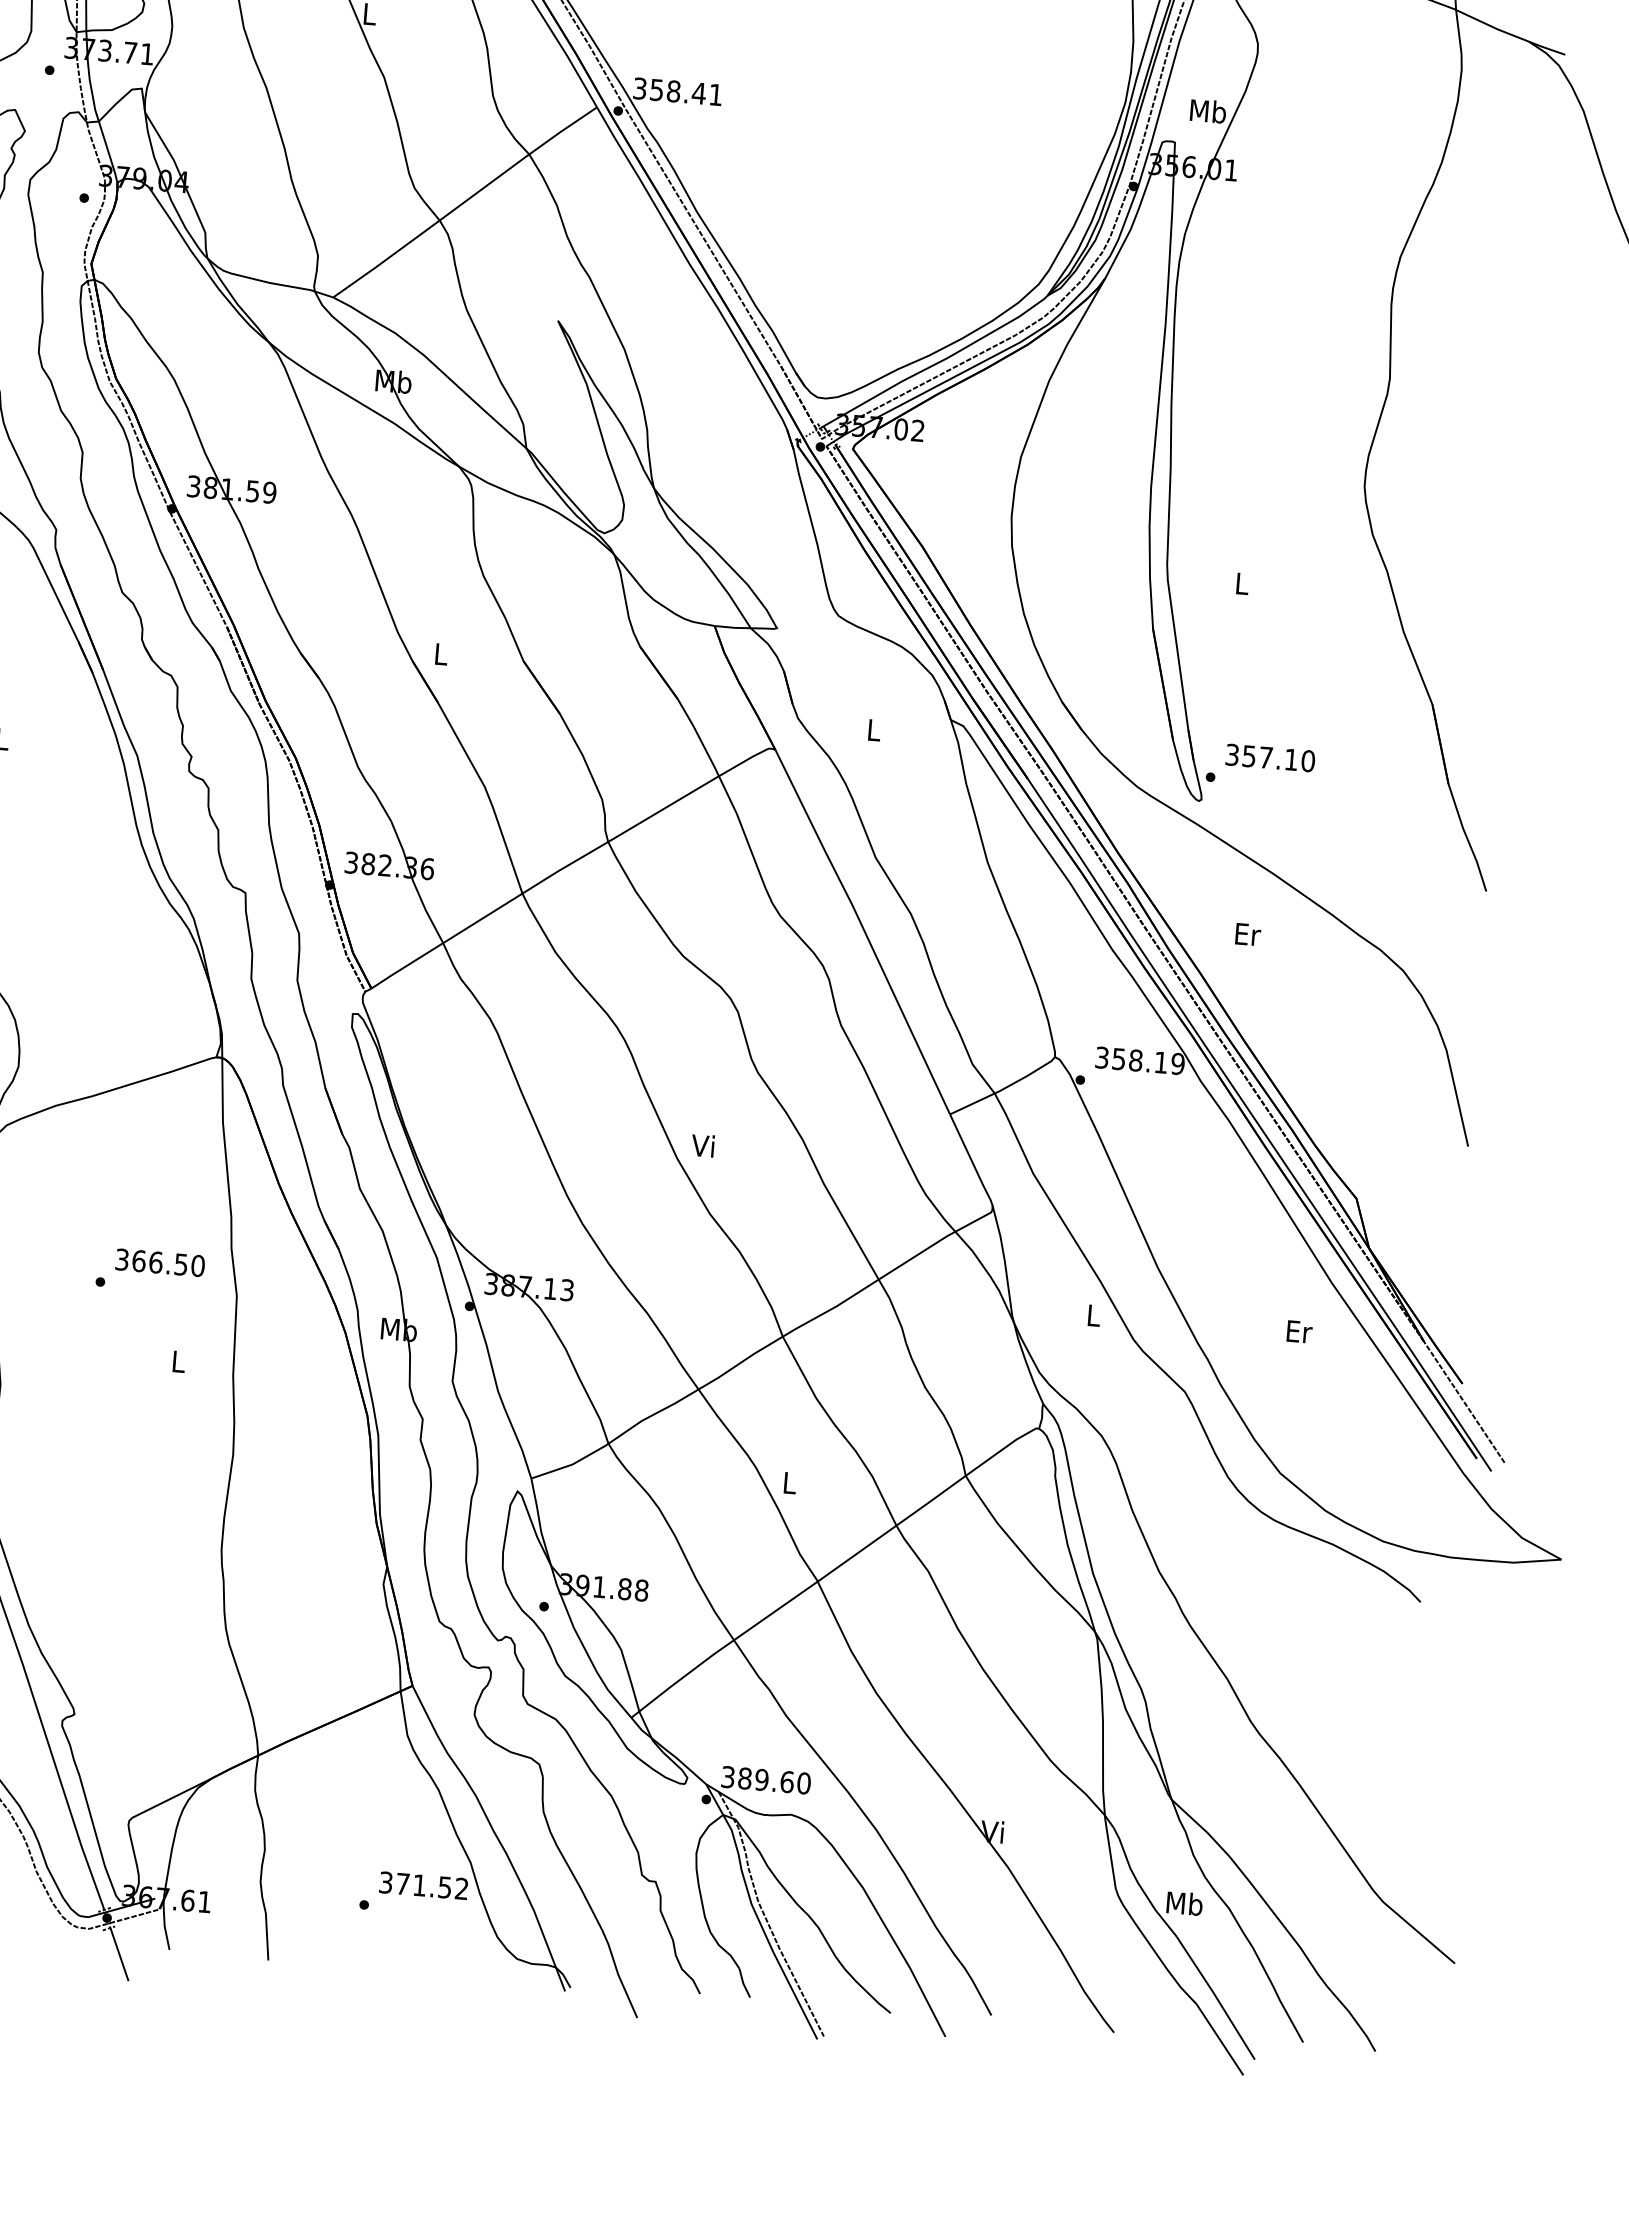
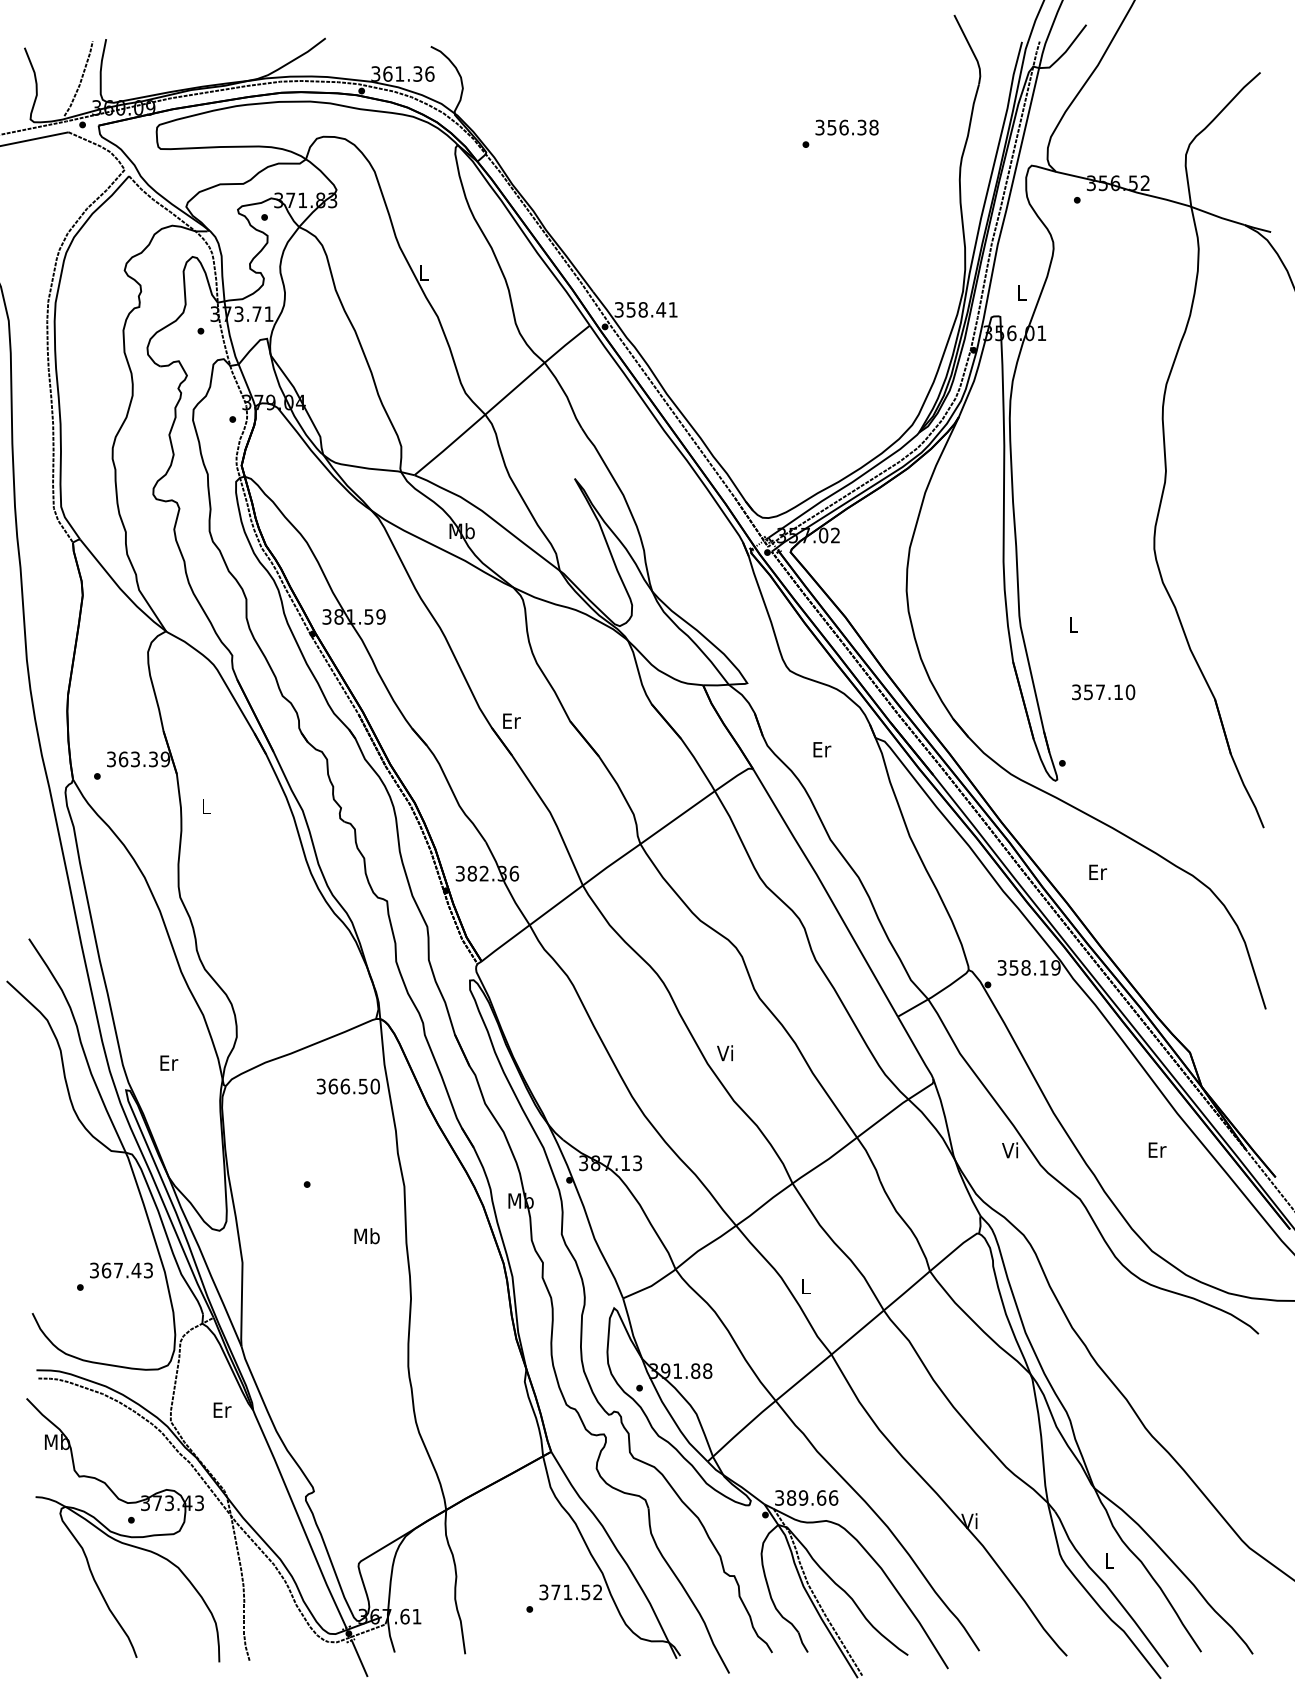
text: (1207, 110) -> (1021, 292), Mb -> L
text: (441, 653) -> (511, 720), L -> Er
text: (875, 730) -> (822, 749), L -> Er
text: (1270, 758) -> (1103, 692), moved
text: (159, 1262) -> (347, 1086), moved
text: (1091, 1315) -> (1009, 1150), L -> Vi
text: (177, 1361) -> (366, 1236), L -> Mb
text: (804, 1782) -> (833, 1497), 389.60 -> 389.66
text: (1184, 1903) -> (1109, 1560), Mb -> L

